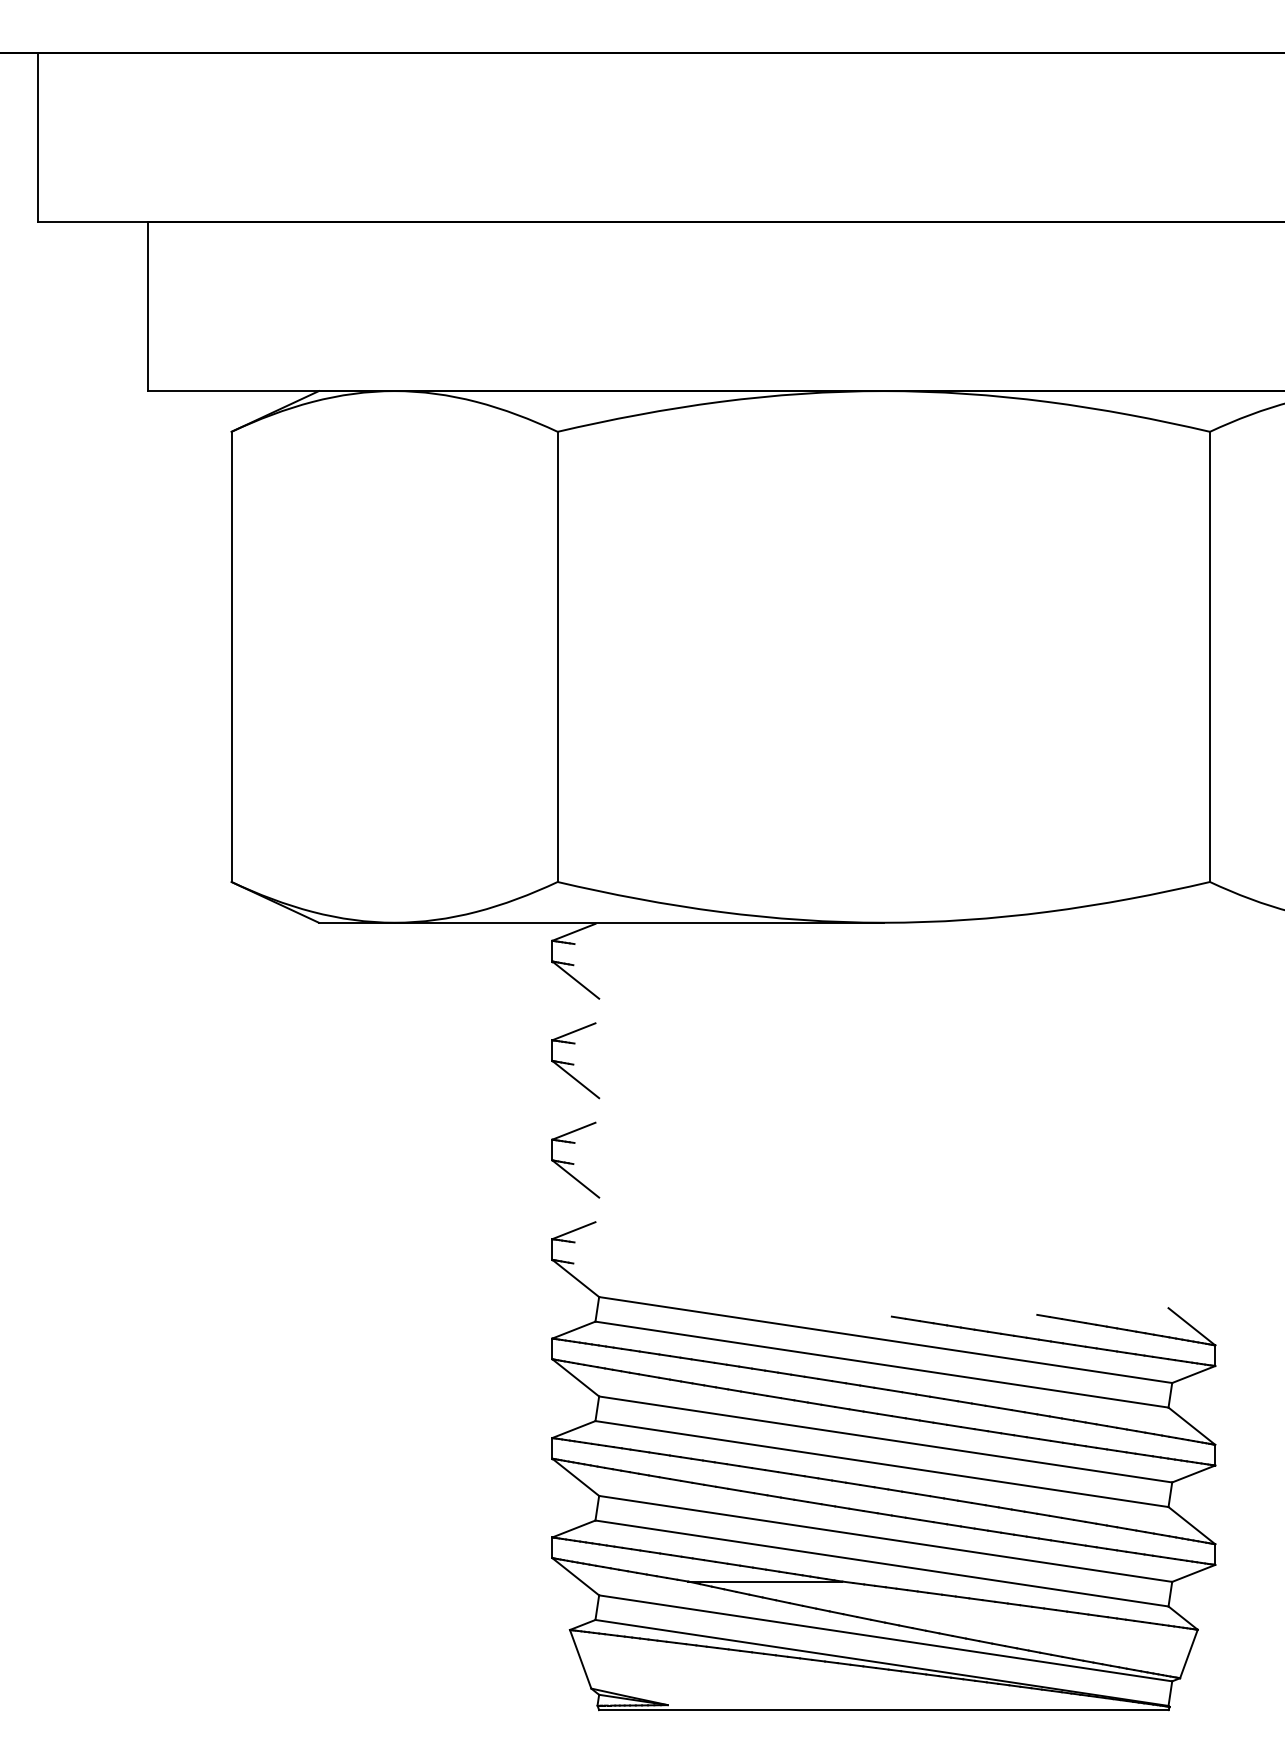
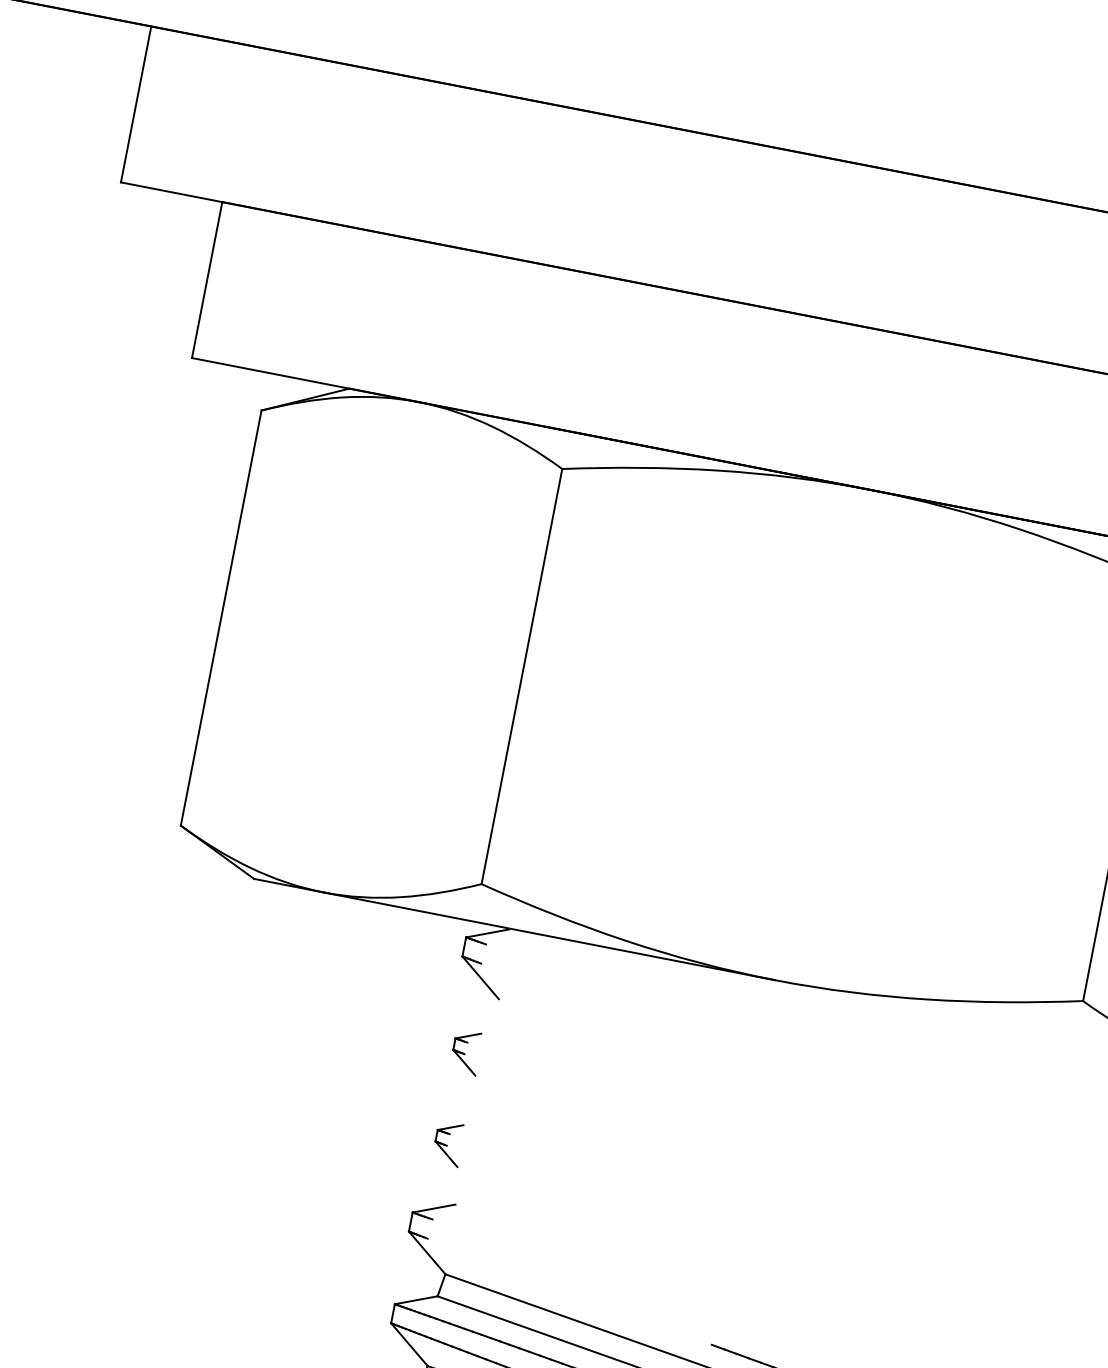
part: (575, 1060) -> (466, 1051), size x0.6
part: (575, 1159) -> (448, 1143), size x0.6

